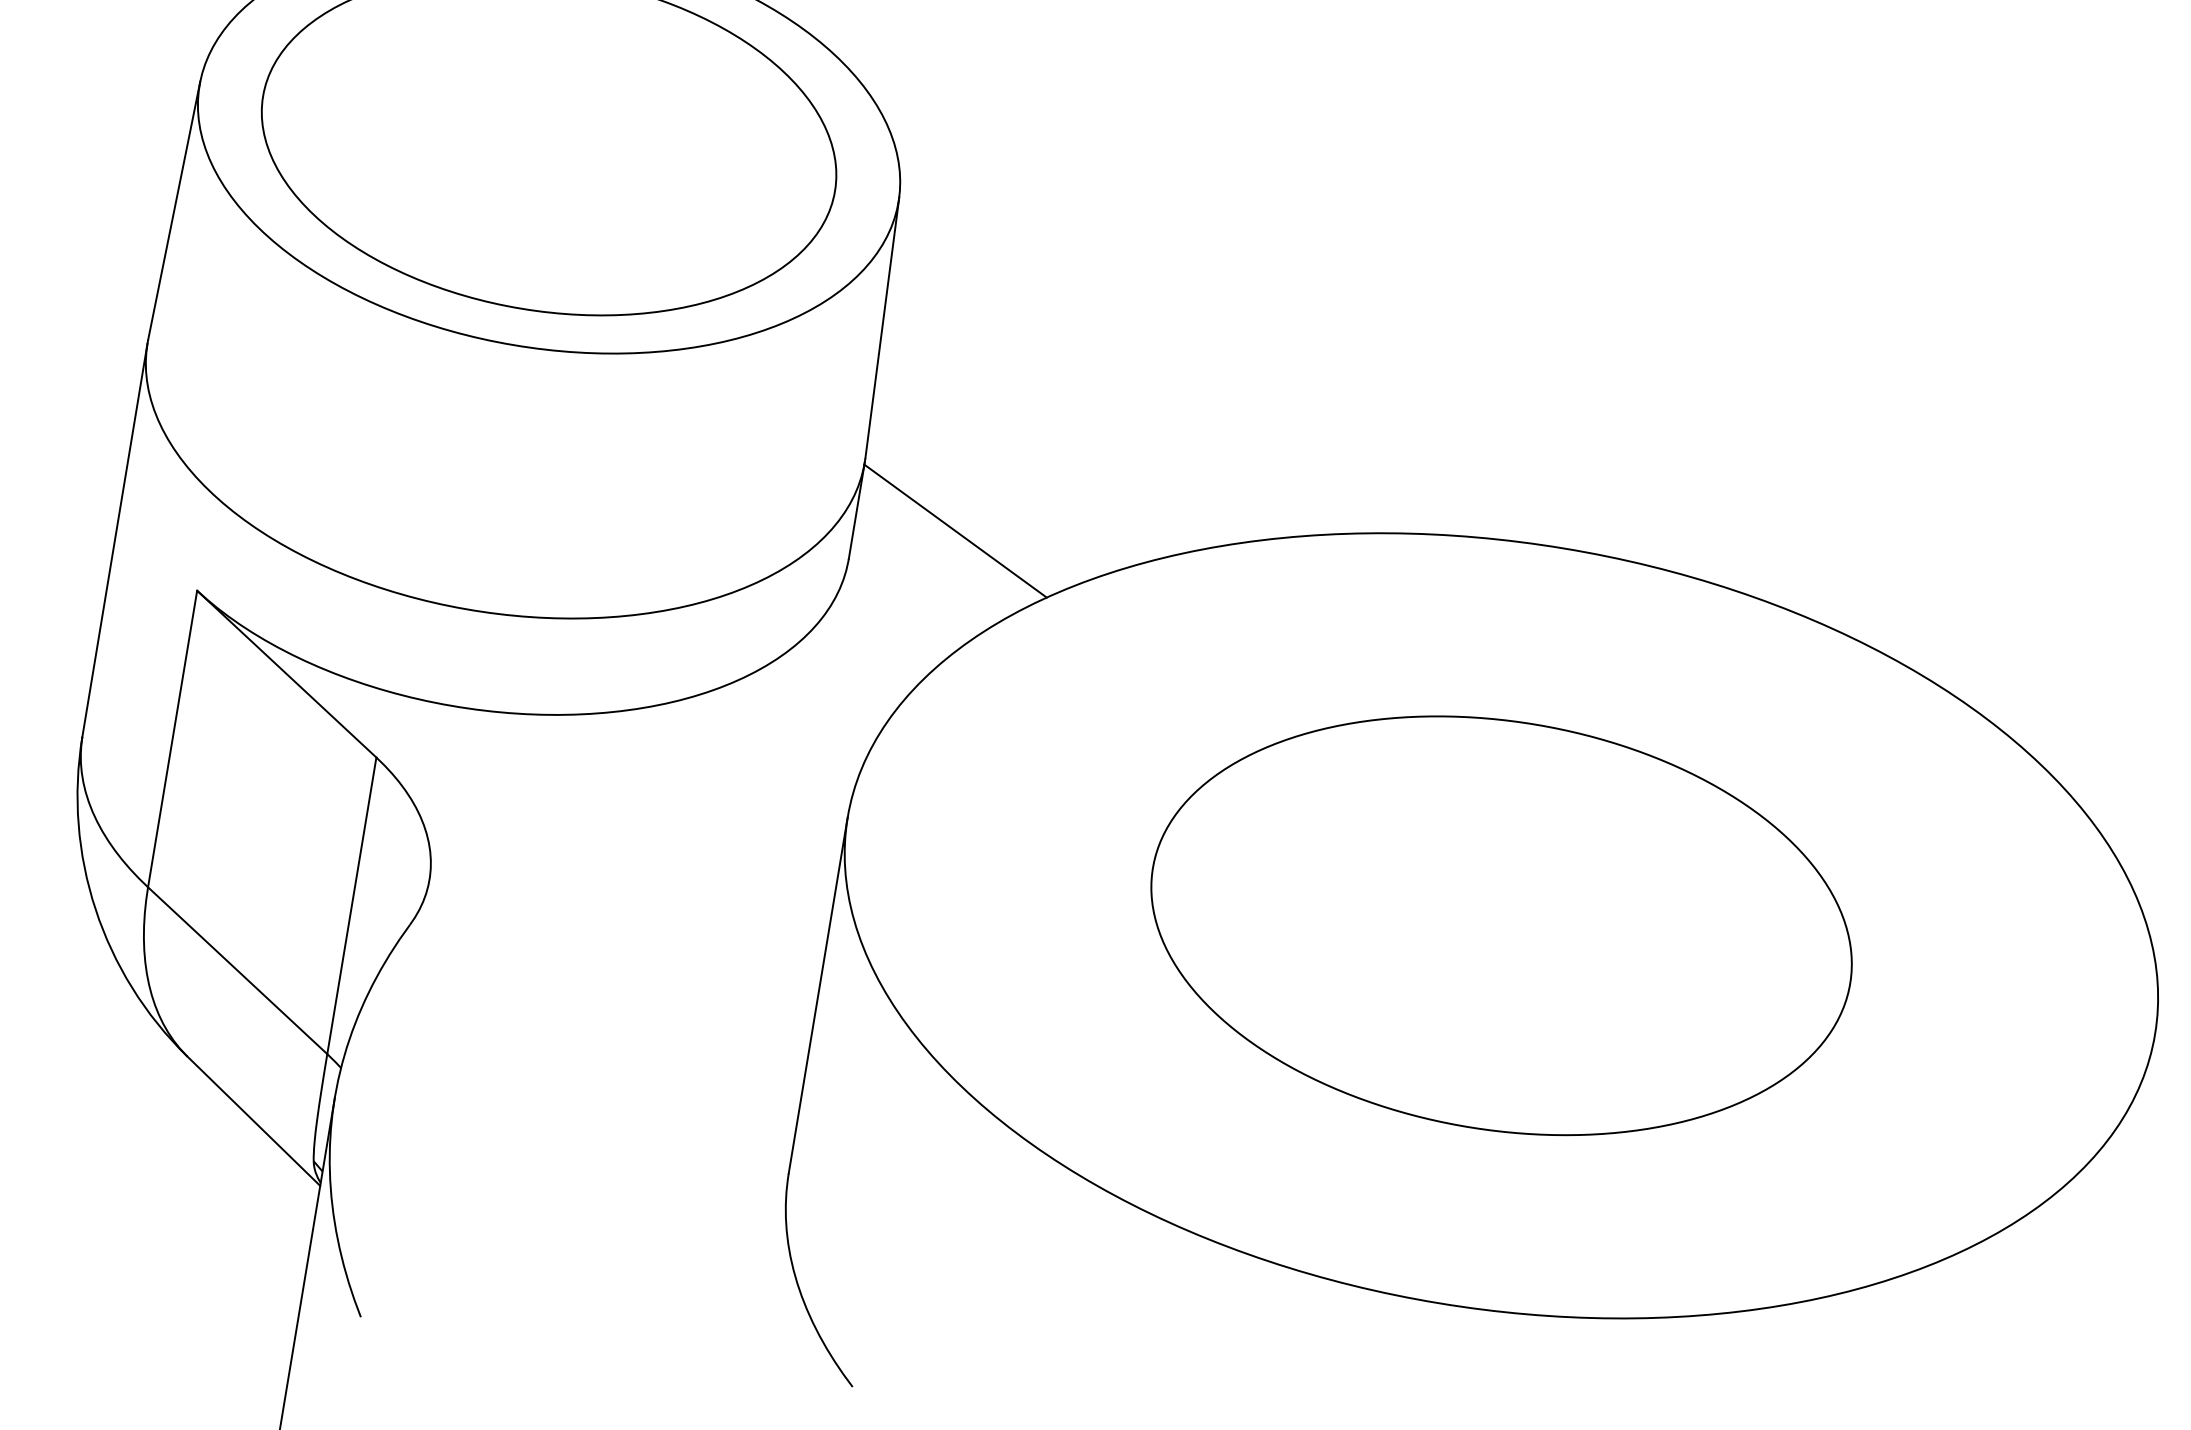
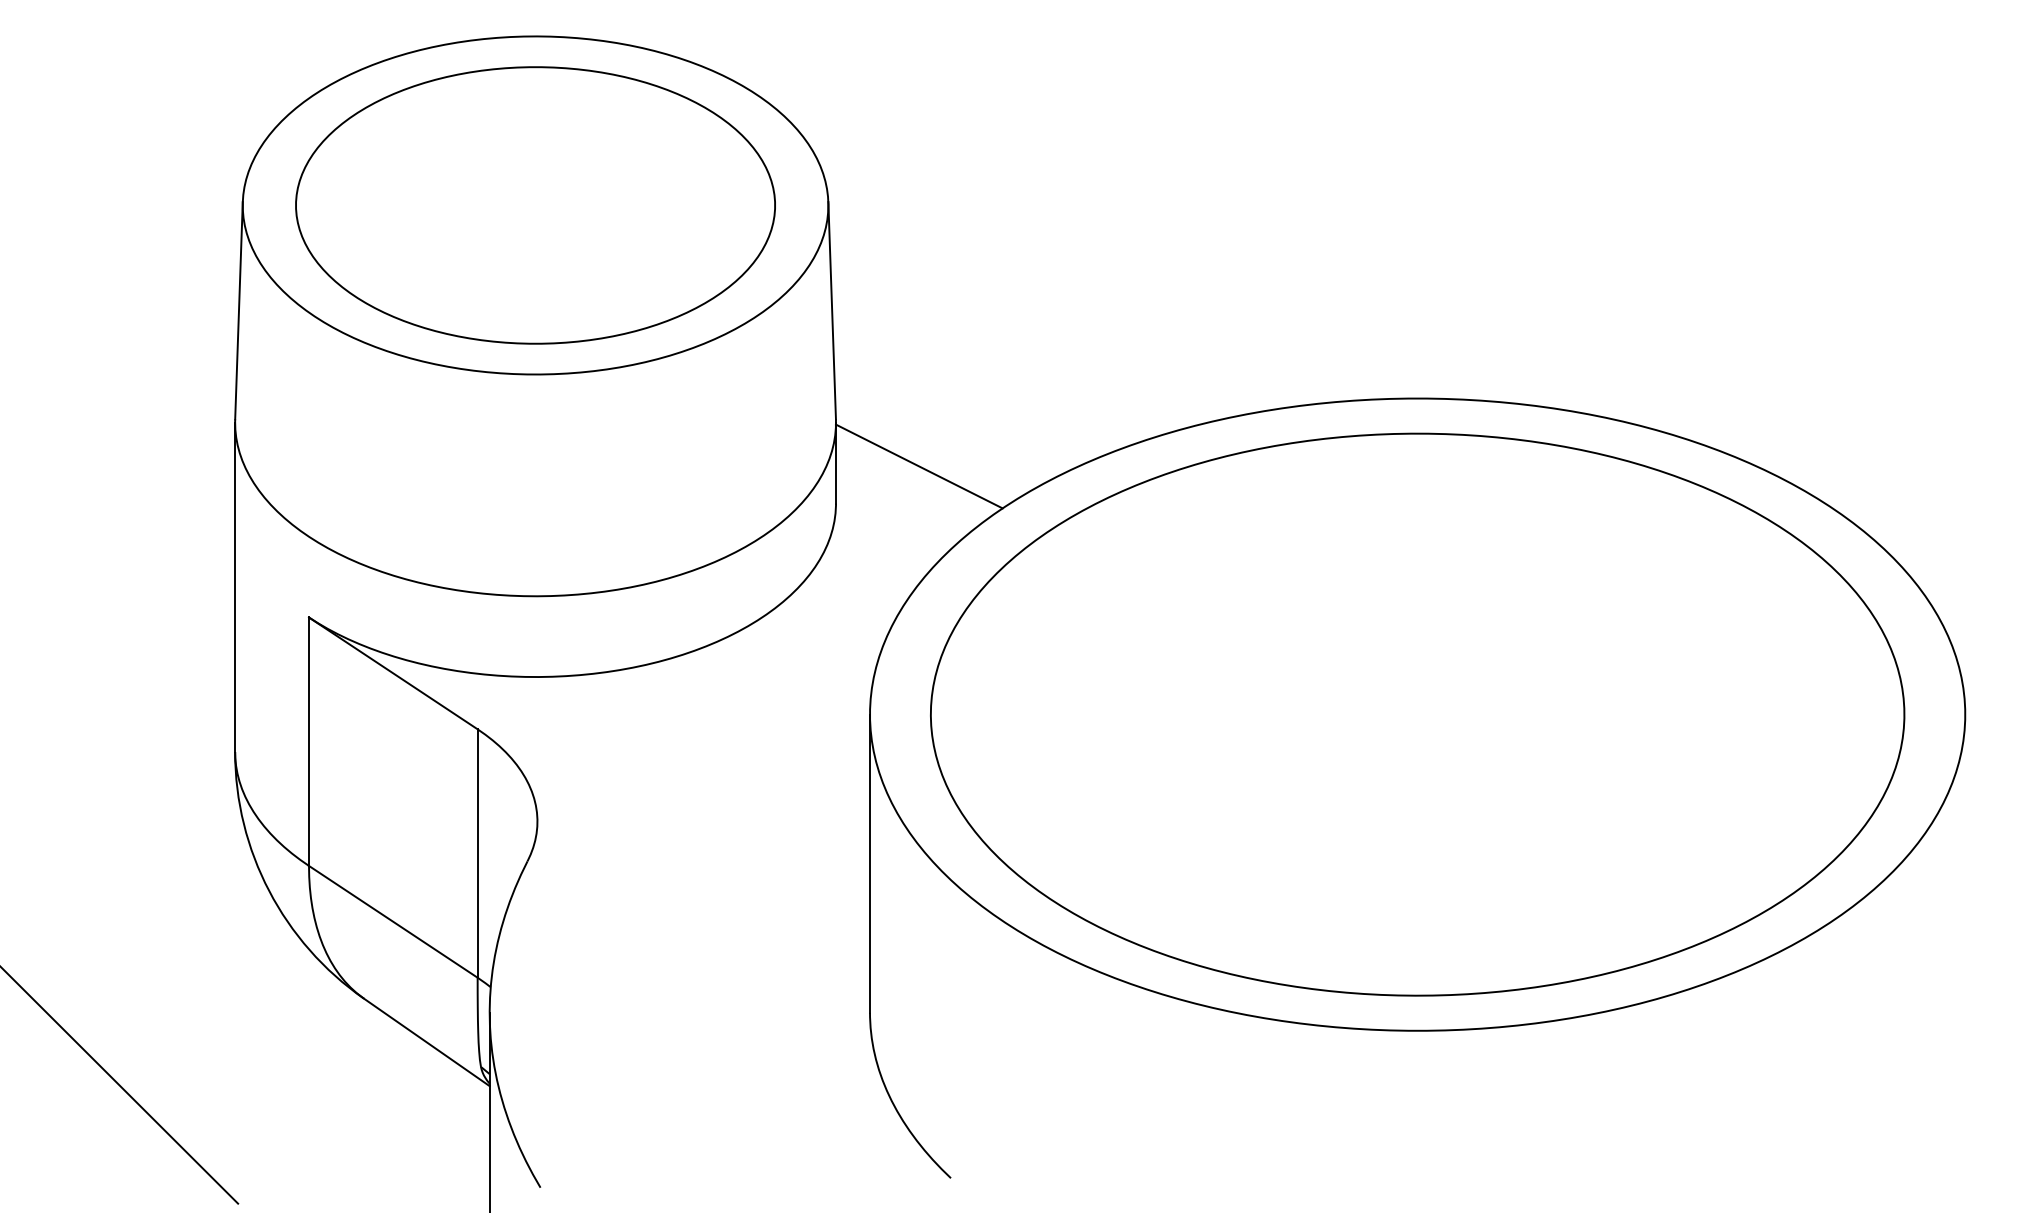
part: (1501, 925) -> (1417, 714), size x1.67

